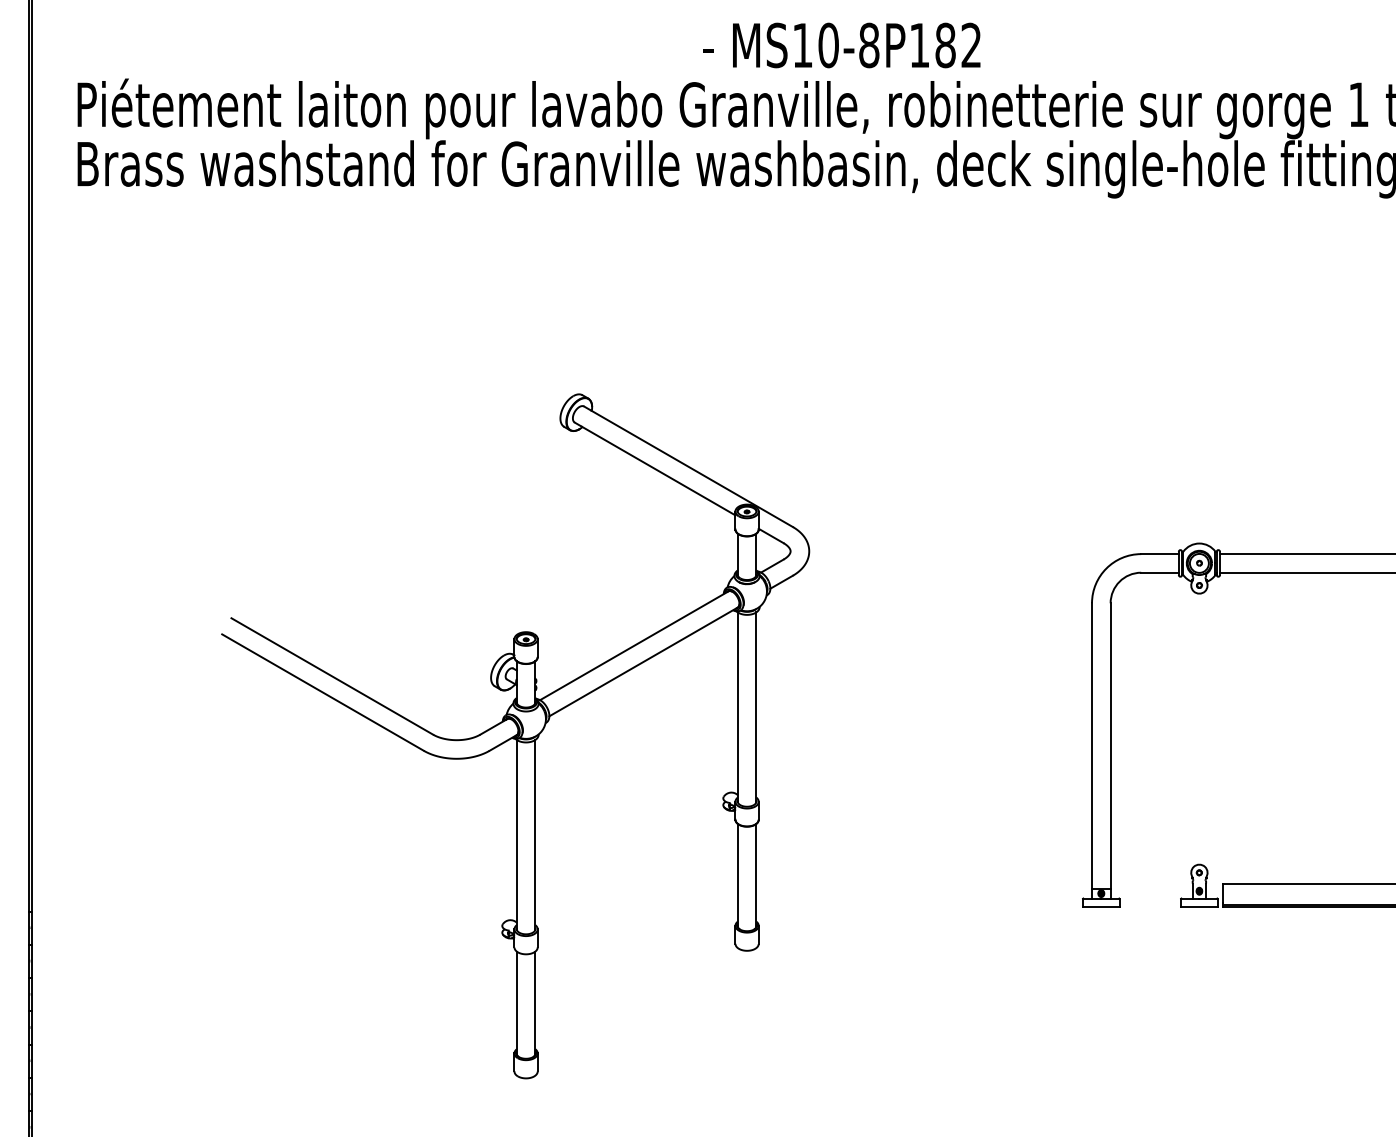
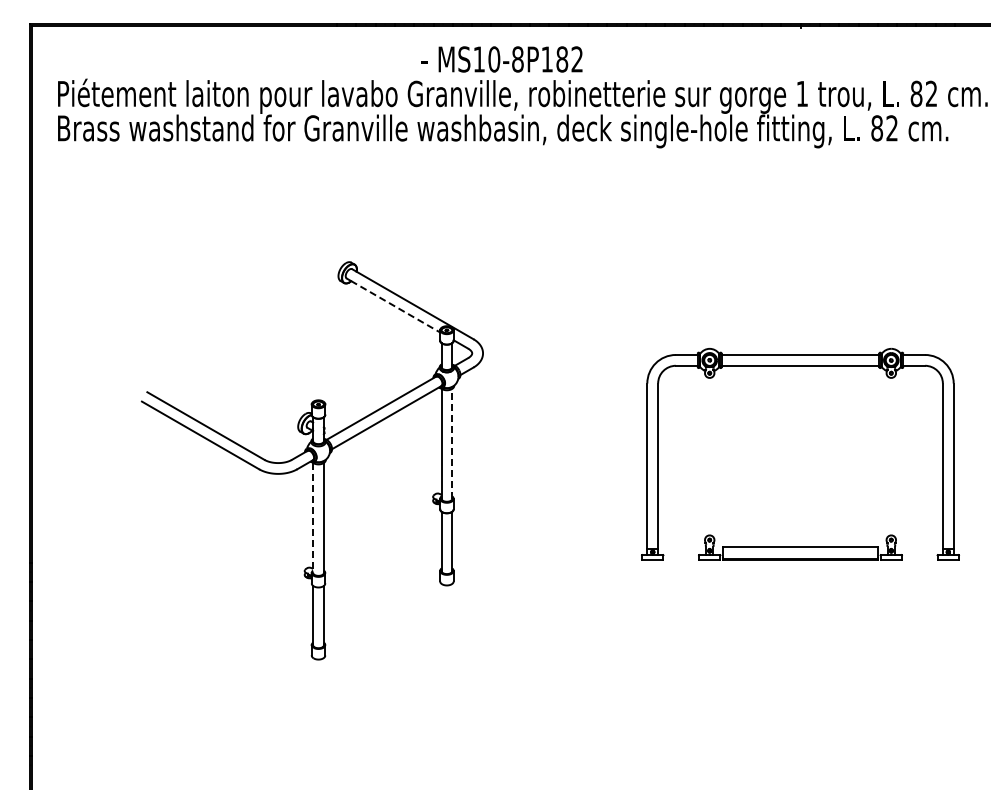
line: (658, 470) -> (395, 306), solid -> dashed
line: (756, 706) -> (452, 443), solid -> dashed
line: (517, 835) -> (313, 518), solid -> dashed

